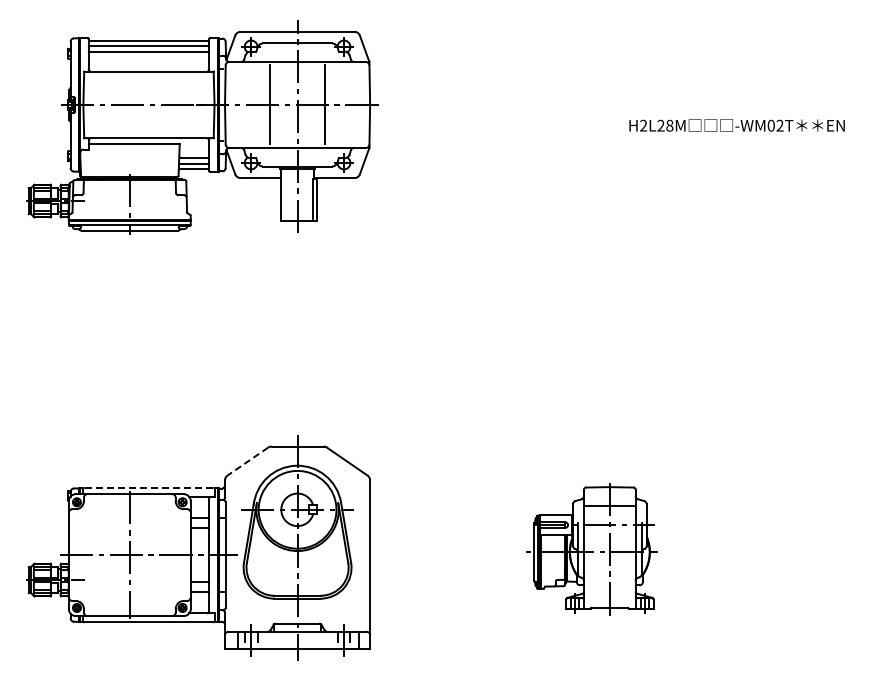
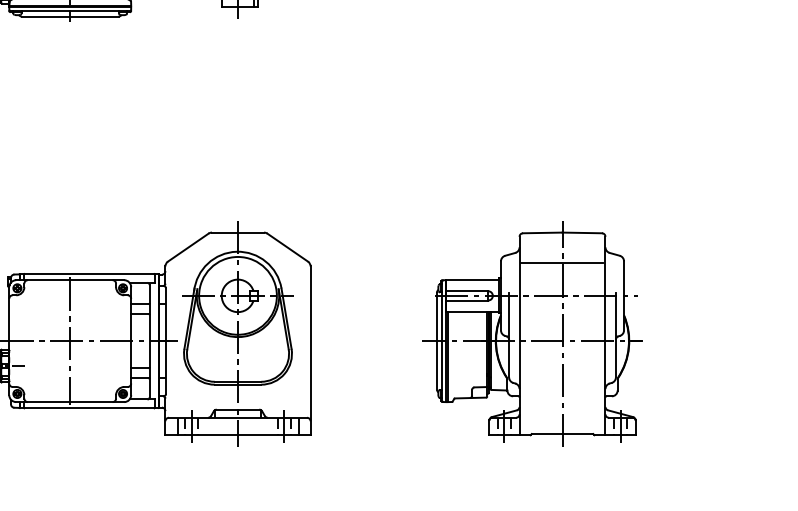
line: (247, 461) -> (187, 247), dashed -> solid
line: (149, 487) -> (89, 273), dashed -> solid
part: (591, 547) -> (531, 333), size x1.67

